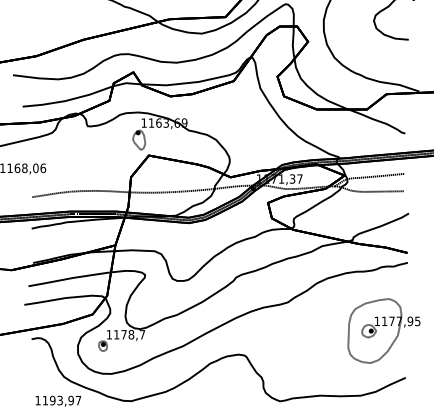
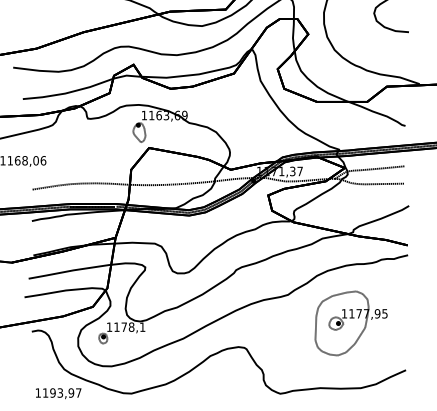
part: (383, 331) -> (350, 323), moved
text: (142, 334) -> (142, 326), 1178,7 -> 1178,1

